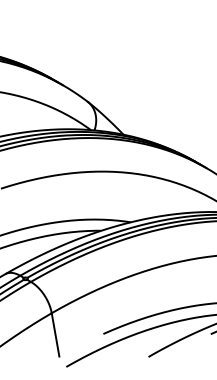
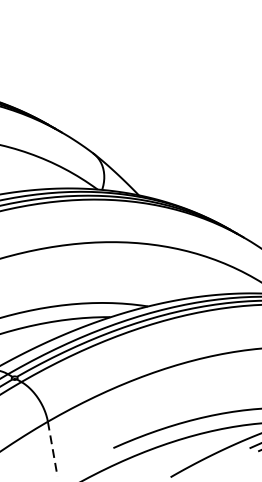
line: (55, 335) -> (52, 449), solid -> dashed

